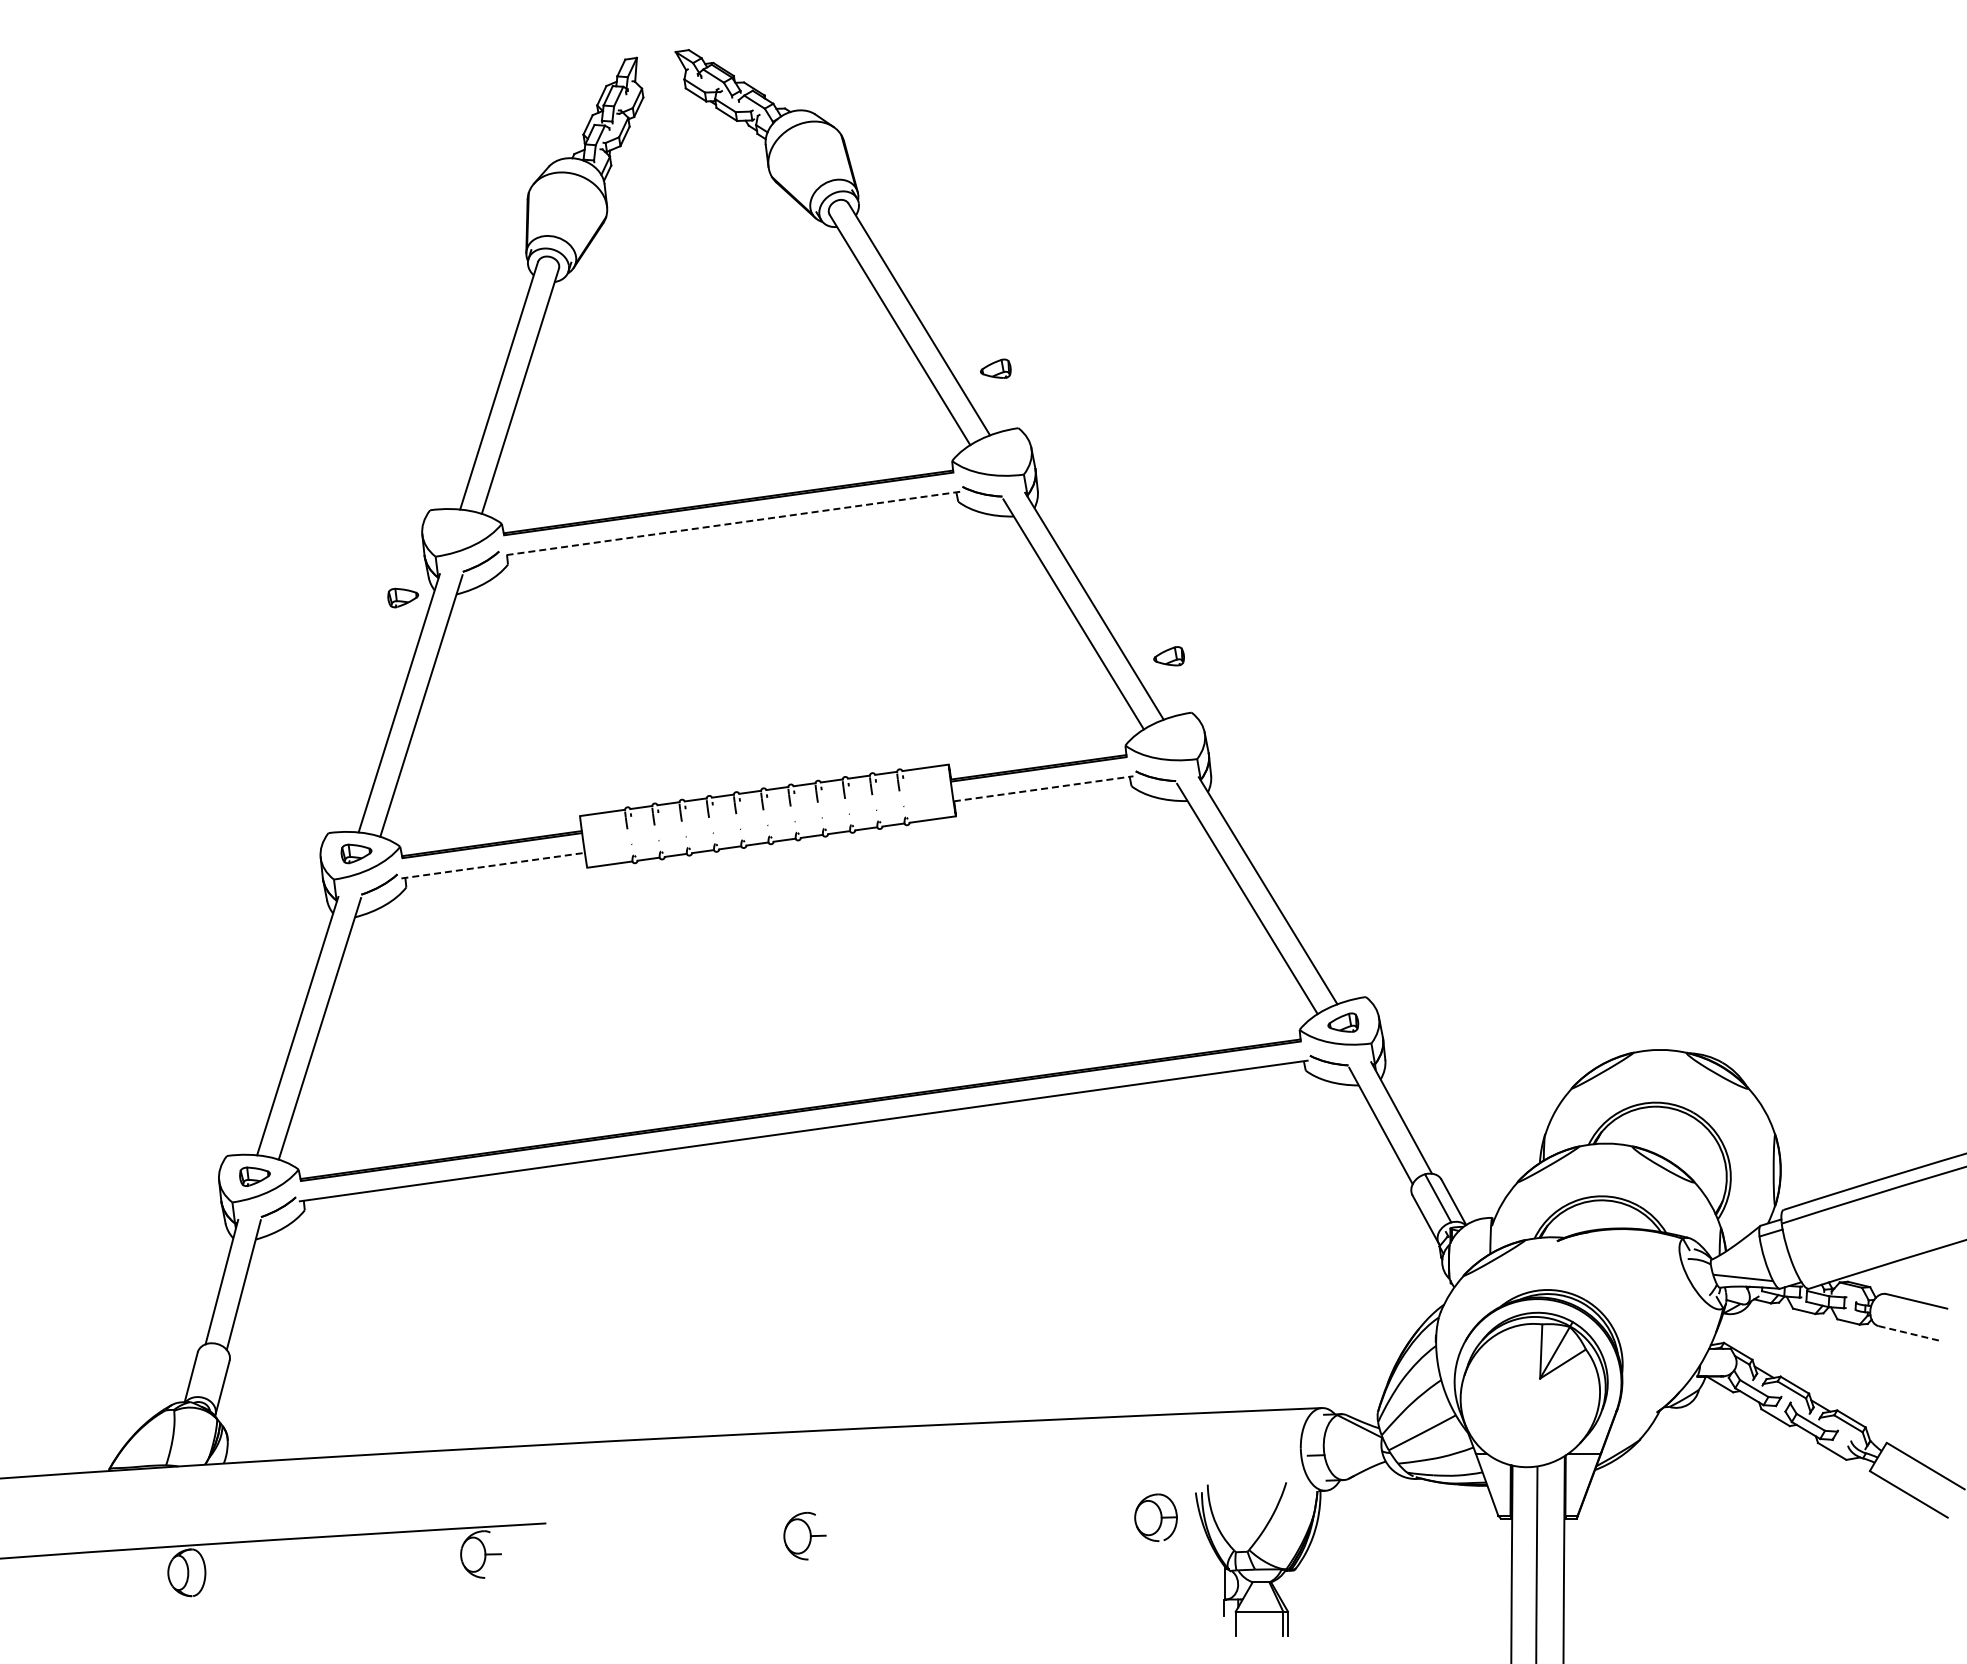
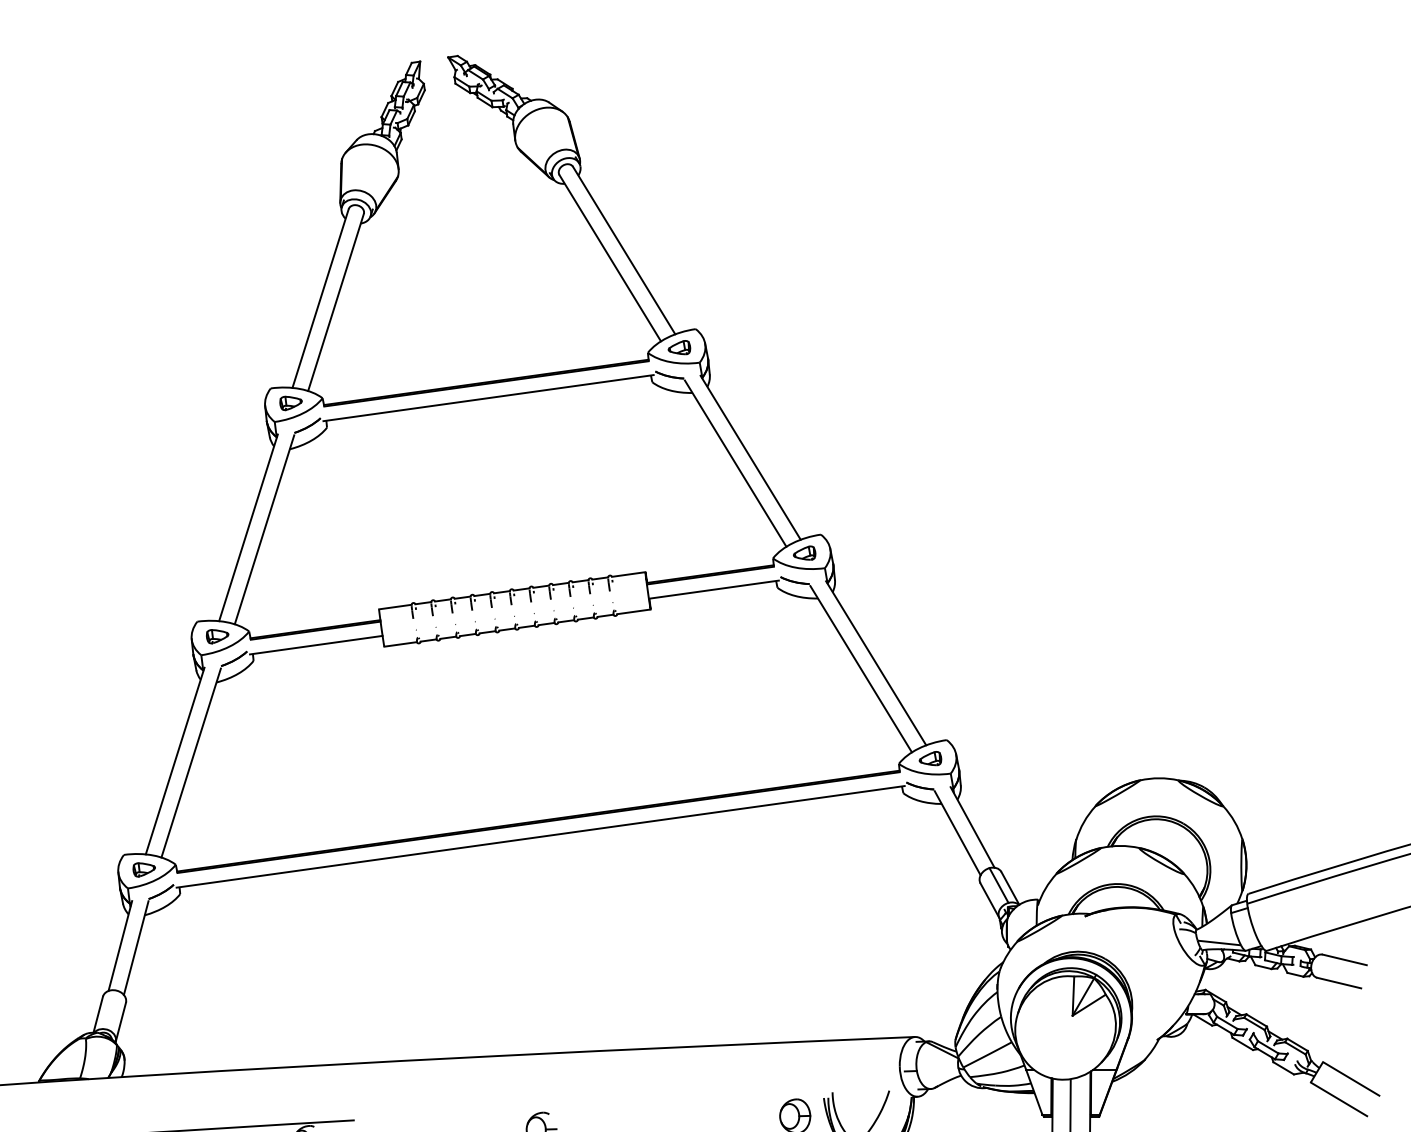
part: (995, 368) -> (679, 347), moved
line: (731, 523) -> (488, 397), dashed -> solid
part: (403, 597) -> (291, 403), moved
part: (1168, 656) -> (804, 553), moved
line: (1043, 788) -> (713, 589), dashed -> solid
line: (493, 865) -> (316, 645), dashed -> solid
line: (1909, 1333) -> (1339, 983), dashed -> solid

